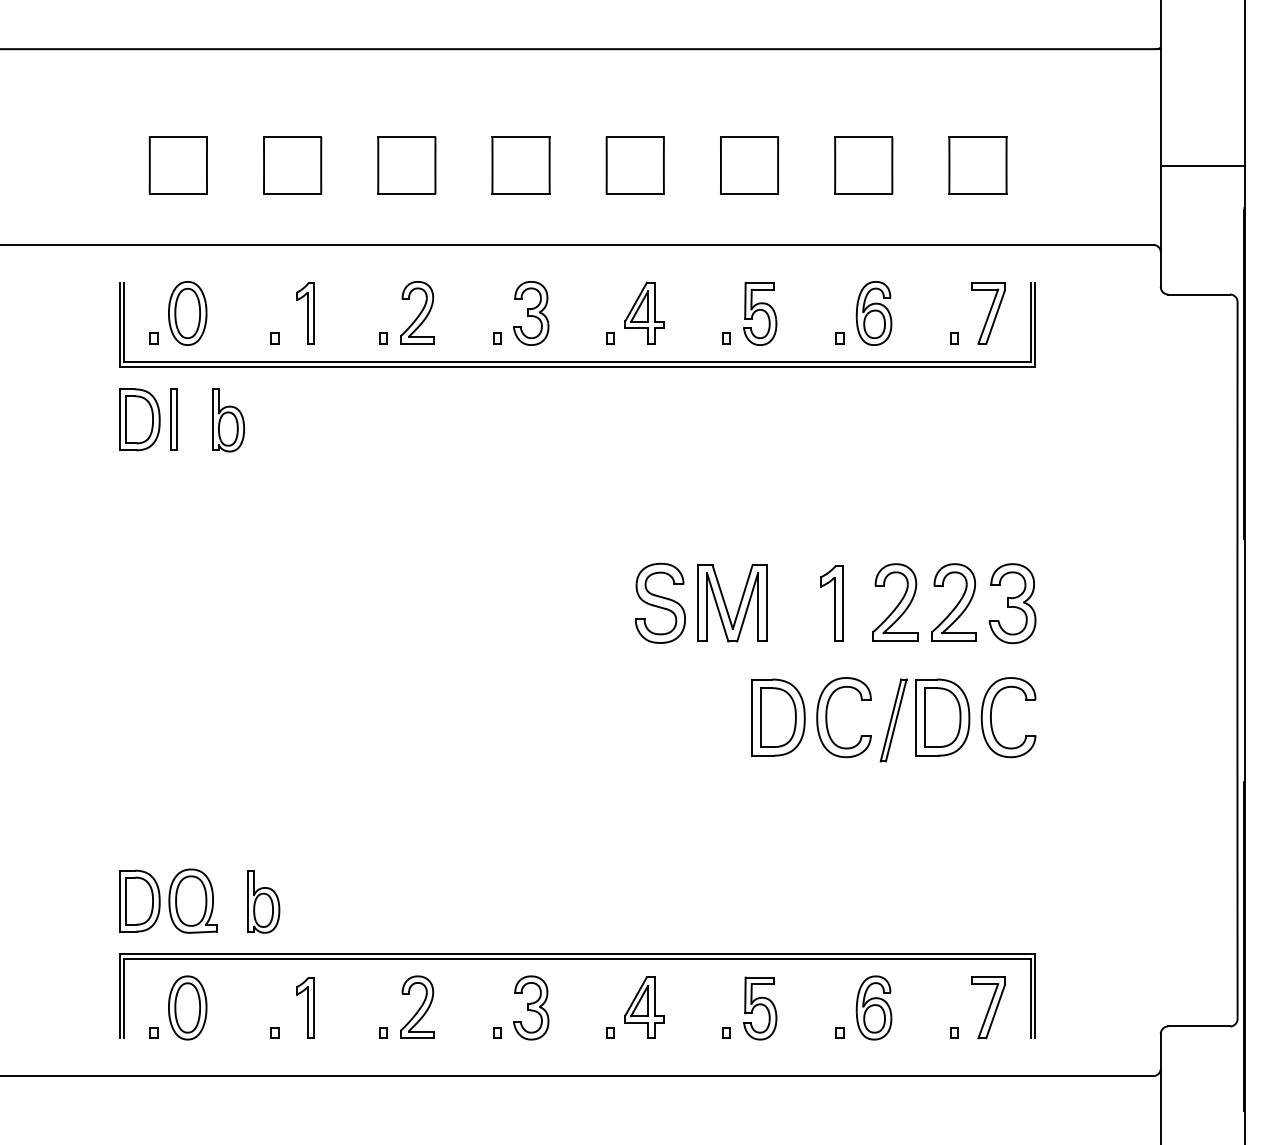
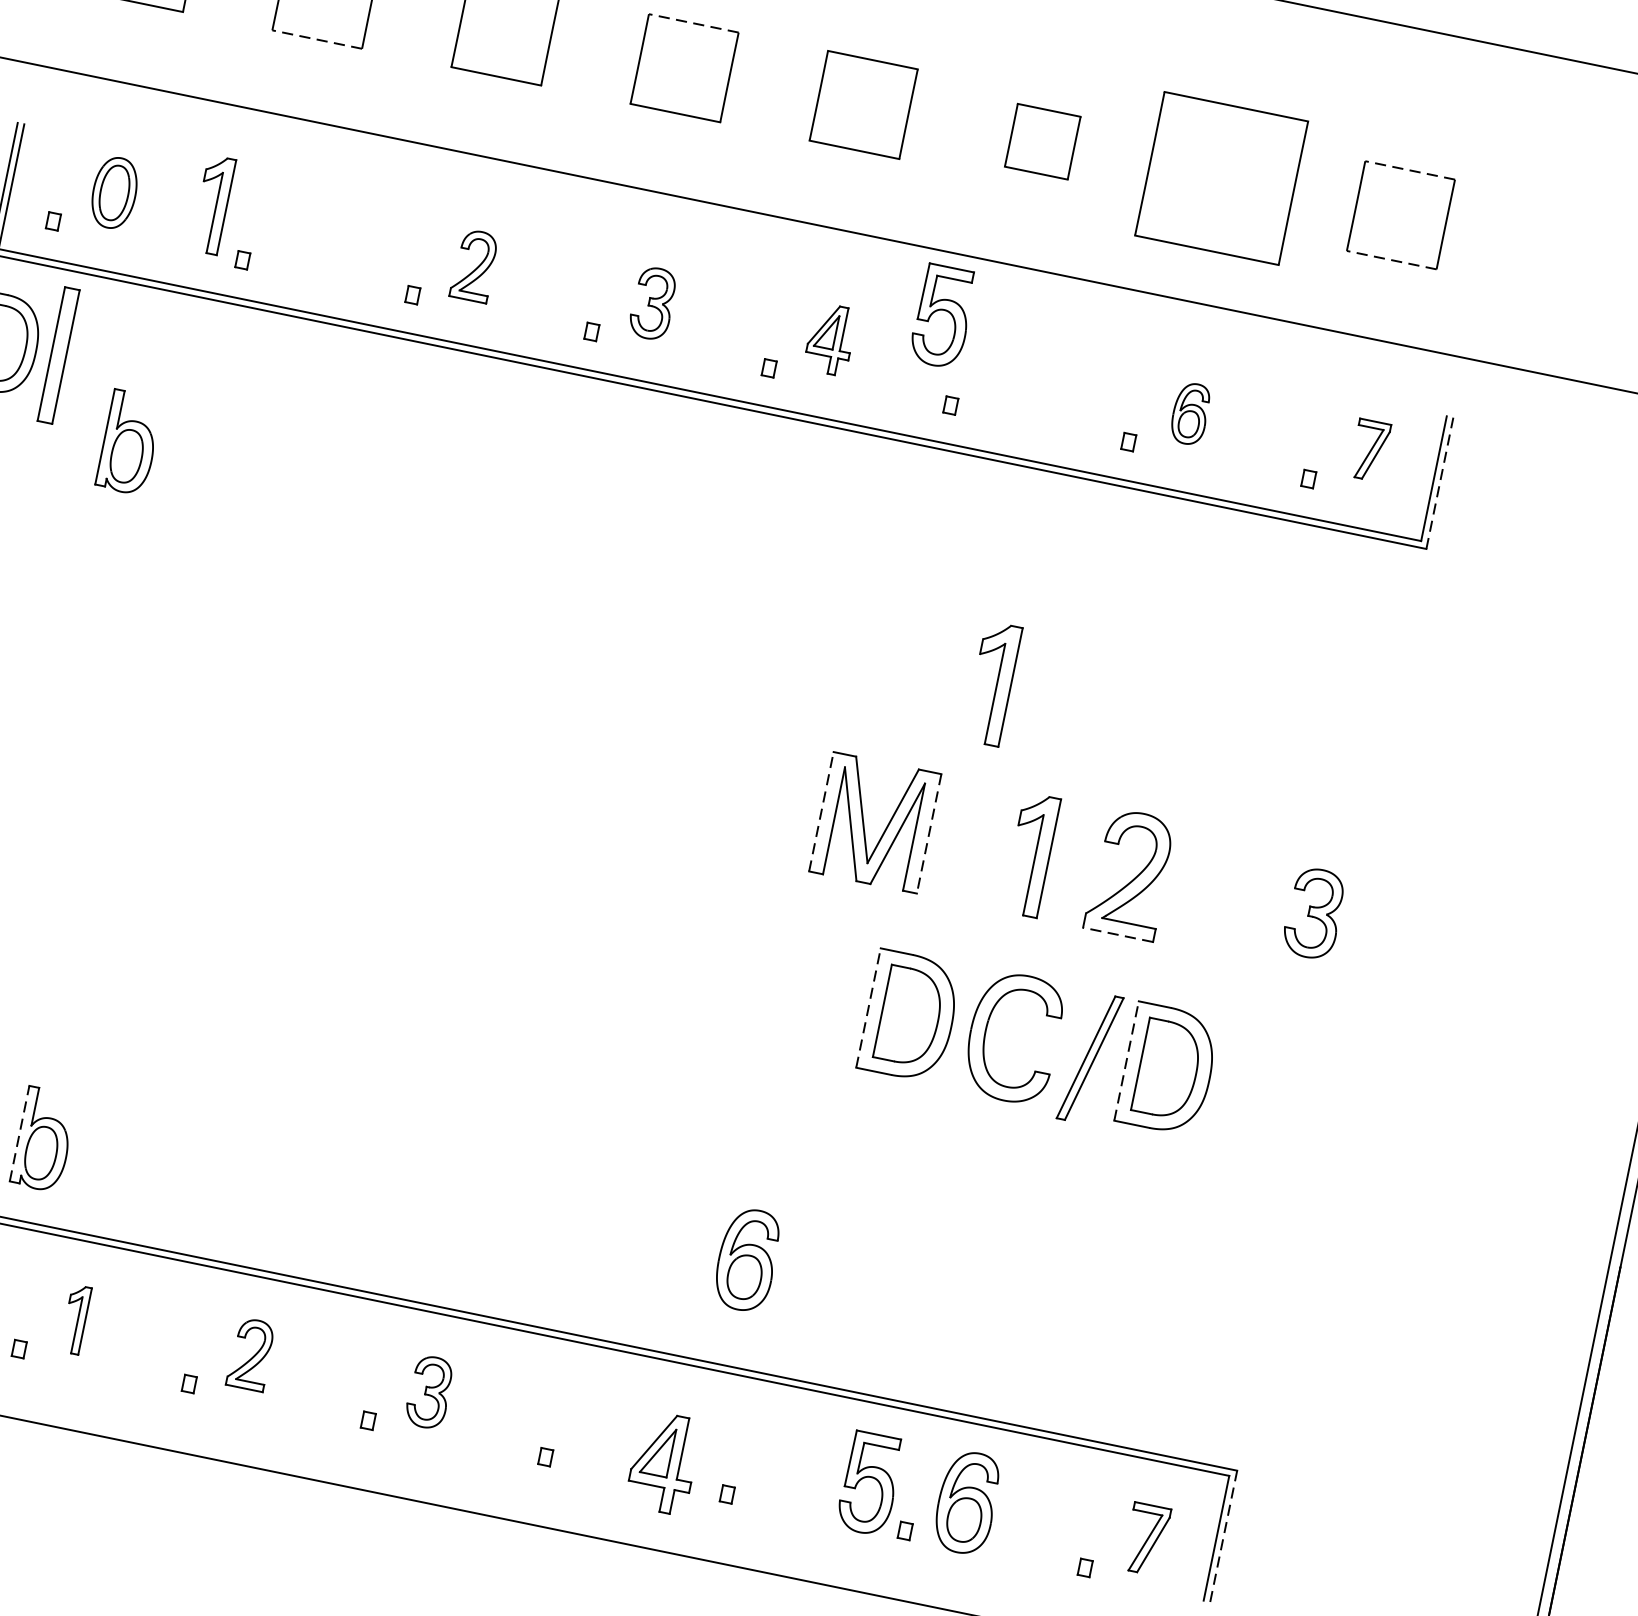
line: (521, 136) -> (694, 22), solid -> dashed
line: (977, 136) -> (1409, 169), solid -> dashed
part: (749, 165) -> (1042, 141), size x0.7
part: (863, 165) -> (1221, 178), size x1.6
line: (292, 194) -> (316, 40), solid -> dashed
line: (977, 194) -> (1390, 260), solid -> dashed
part: (417, 312) -> (474, 265), size x0.7
part: (644, 312) -> (830, 338), size x0.7
part: (187, 313) -> (114, 192), size x0.7
part: (305, 313) -> (212, 205), moved
part: (531, 313) -> (653, 303), size x0.7
part: (760, 313) -> (943, 315), moved
part: (873, 313) -> (1189, 413), size x0.6
part: (988, 313) -> (1369, 450), size x0.6
line: (1035, 324) -> (1439, 483), solid -> dashed
part: (173, 419) -> (57, 354), size x1.4
part: (228, 420) -> (129, 442), moved
part: (786, 503) -> (991, 683), added
part: (660, 602) -> (762, 798), removed
line: (698, 602) -> (822, 810), solid -> dashed
part: (953, 602) -> (1221, 892), removed
line: (766, 603) -> (928, 833), solid -> dashed
part: (1012, 603) -> (1314, 913), size x0.7
line: (894, 641) -> (1116, 934), solid -> dashed
line: (751, 717) -> (868, 1007), solid -> dashed
line: (916, 717) -> (1126, 1060), solid -> dashed
part: (991, 717) -> (1244, 1085), removed
part: (708, 886) -> (746, 1258), added
line: (247, 900) -> (19, 1132), solid -> dashed
line: (1035, 996) -> (1223, 1536), solid -> dashed
part: (417, 1006) -> (251, 1353), size x0.7
part: (305, 1007) -> (75, 1318), size x0.7
part: (531, 1007) -> (429, 1391), size x0.7
part: (644, 1007) -> (663, 1462), moved
part: (988, 1007) -> (1146, 1538), size x0.7
part: (760, 1008) -> (870, 1483), moved

